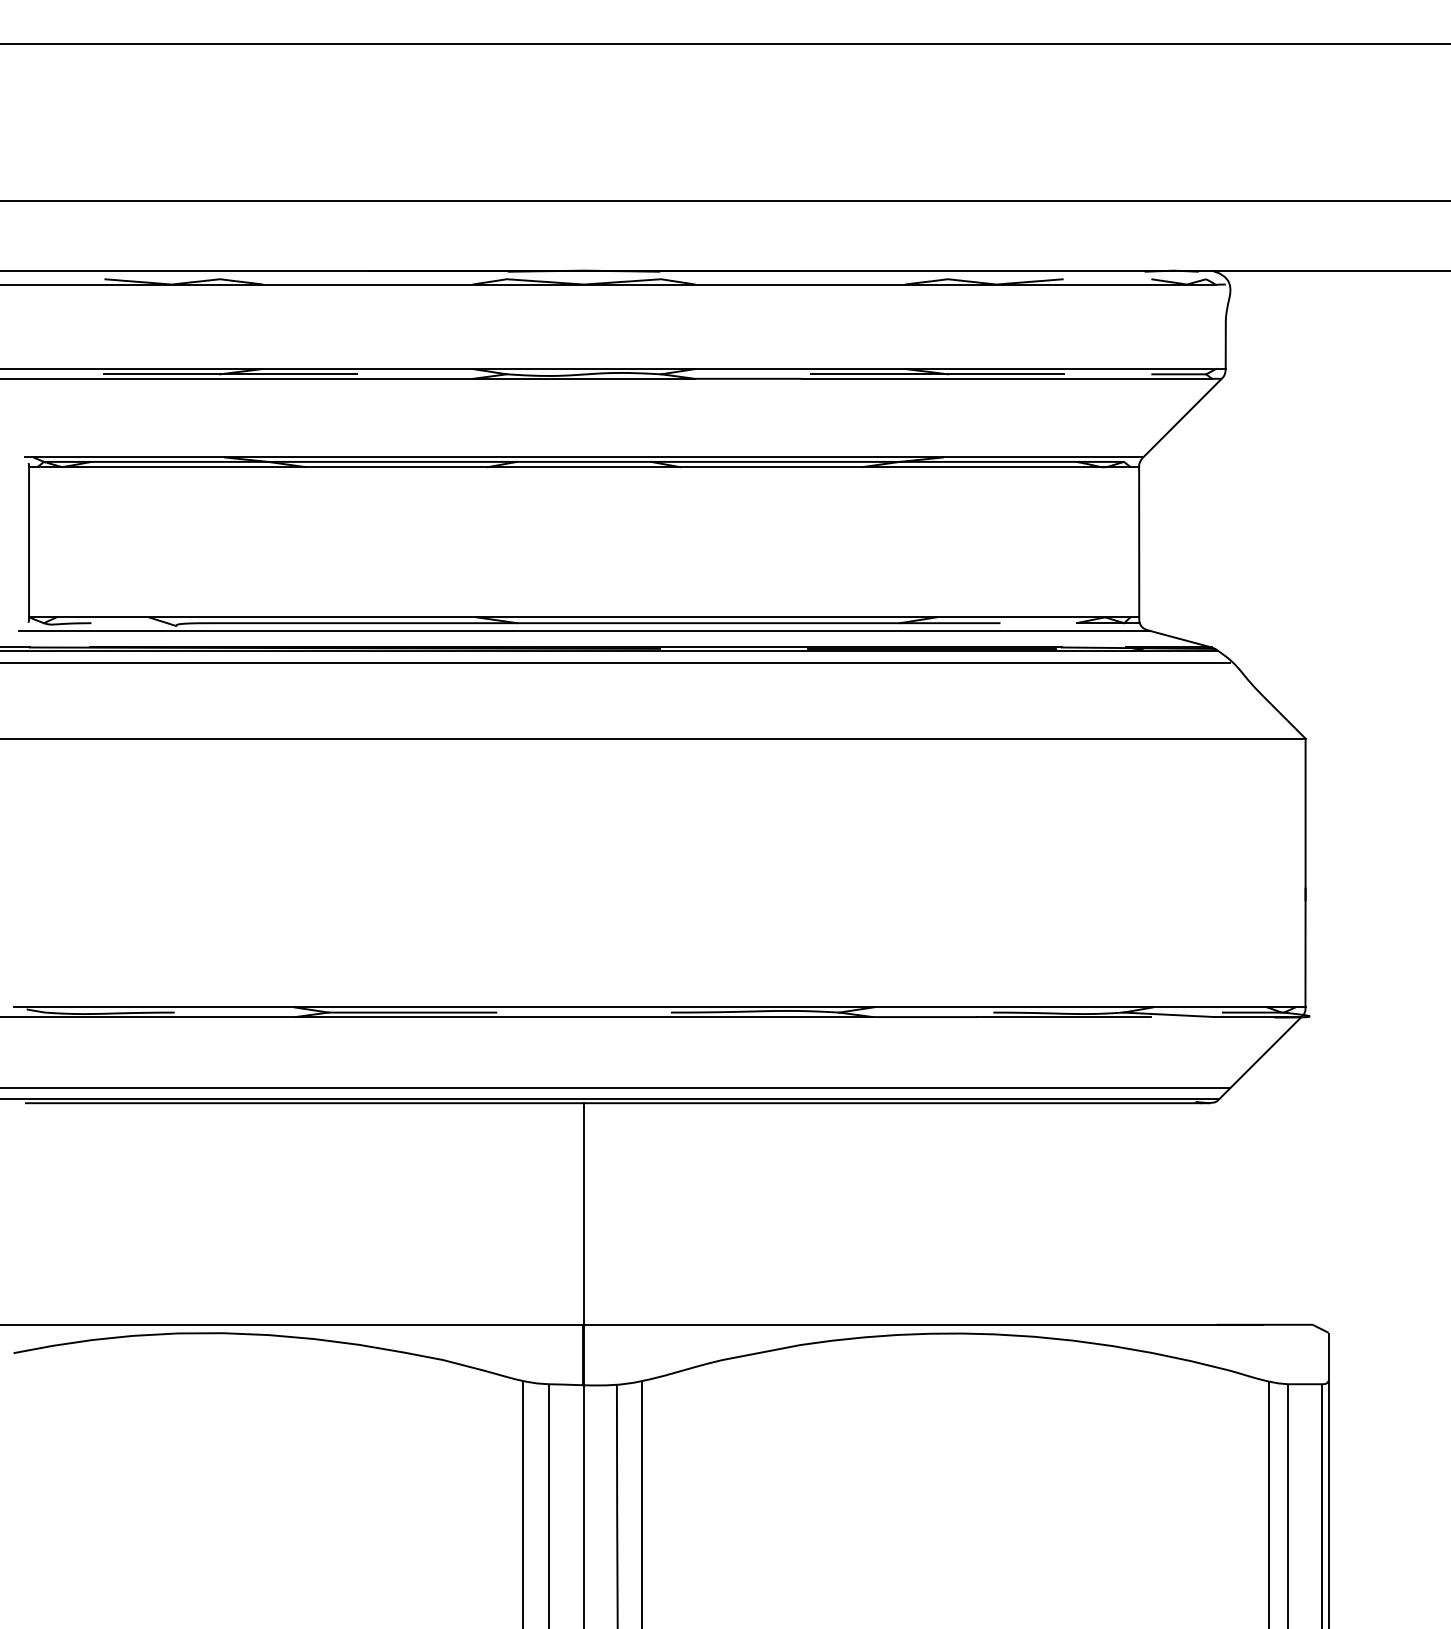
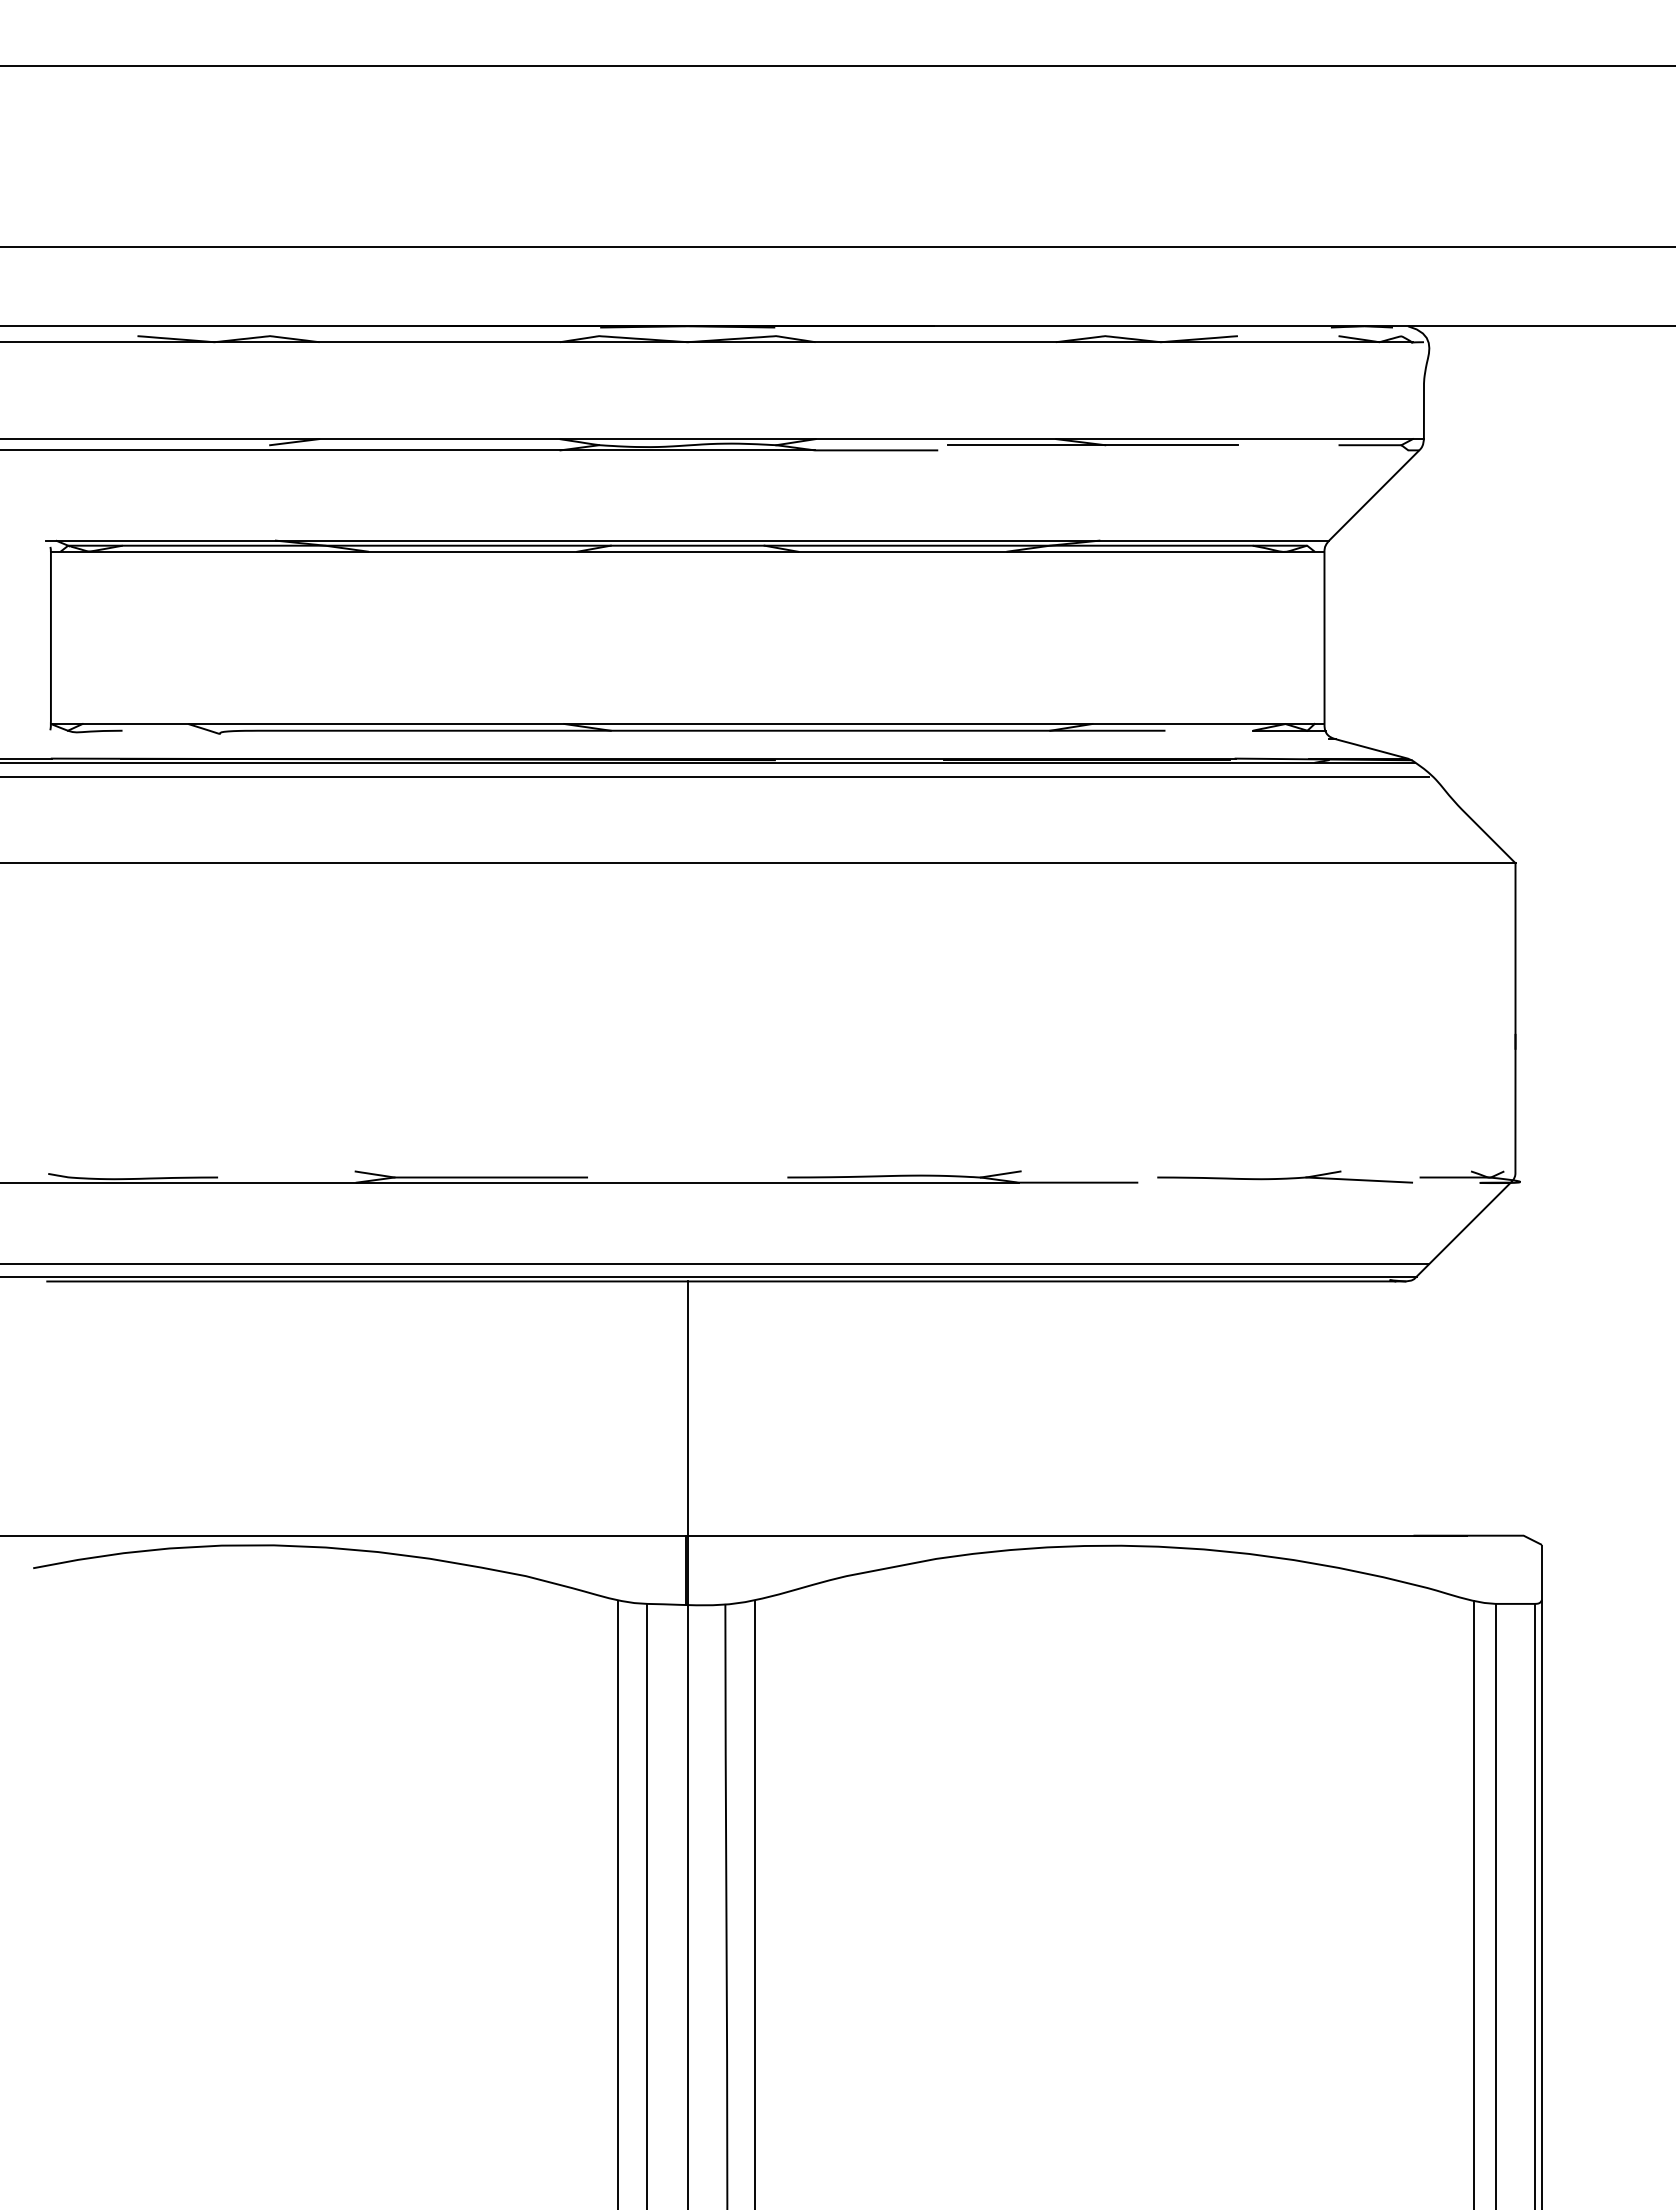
line: (230, 374) -> (282, 445), removed
line: (1007, 378) -> (1173, 450), removed
line: (583, 630) -> (687, 739), removed
line: (659, 1007) -> (774, 1171), removed
line: (1063, 1016) -> (1237, 1182), removed
line: (1253, 1016) -> (1455, 1182), removed

